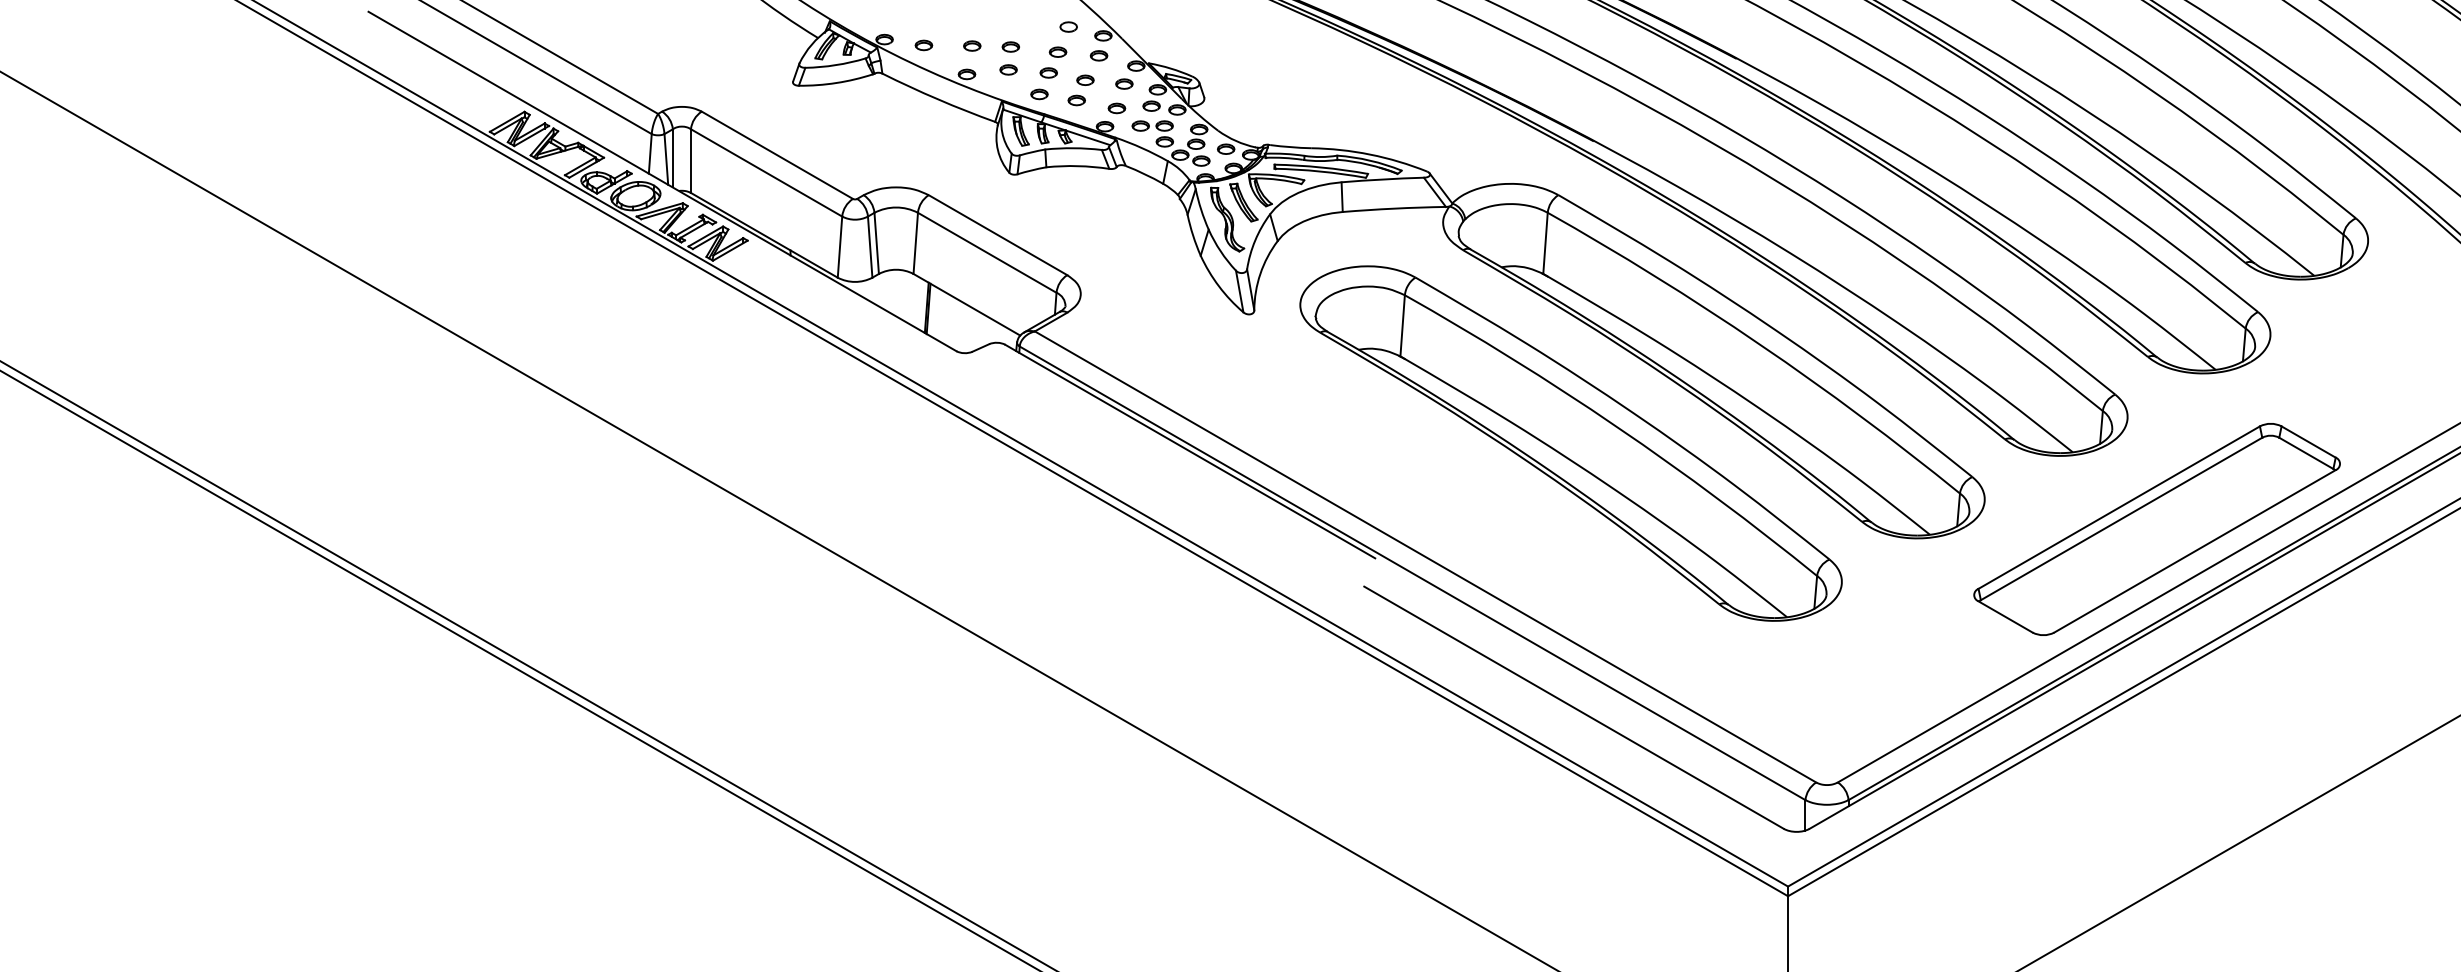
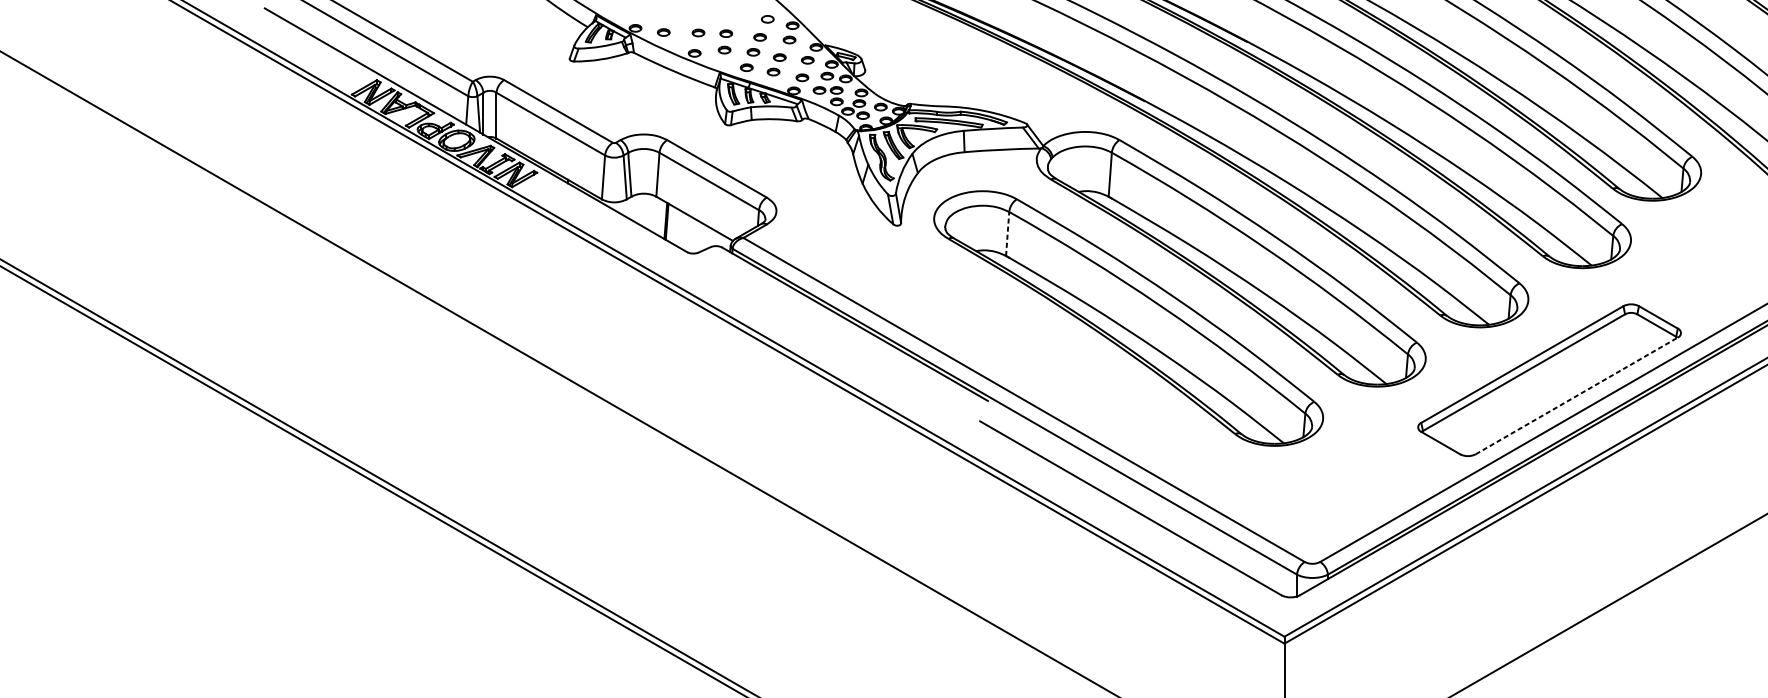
line: (1402, 325) -> (1007, 233), solid -> dashed
line: (2195, 551) -> (1577, 396), solid -> dashed

